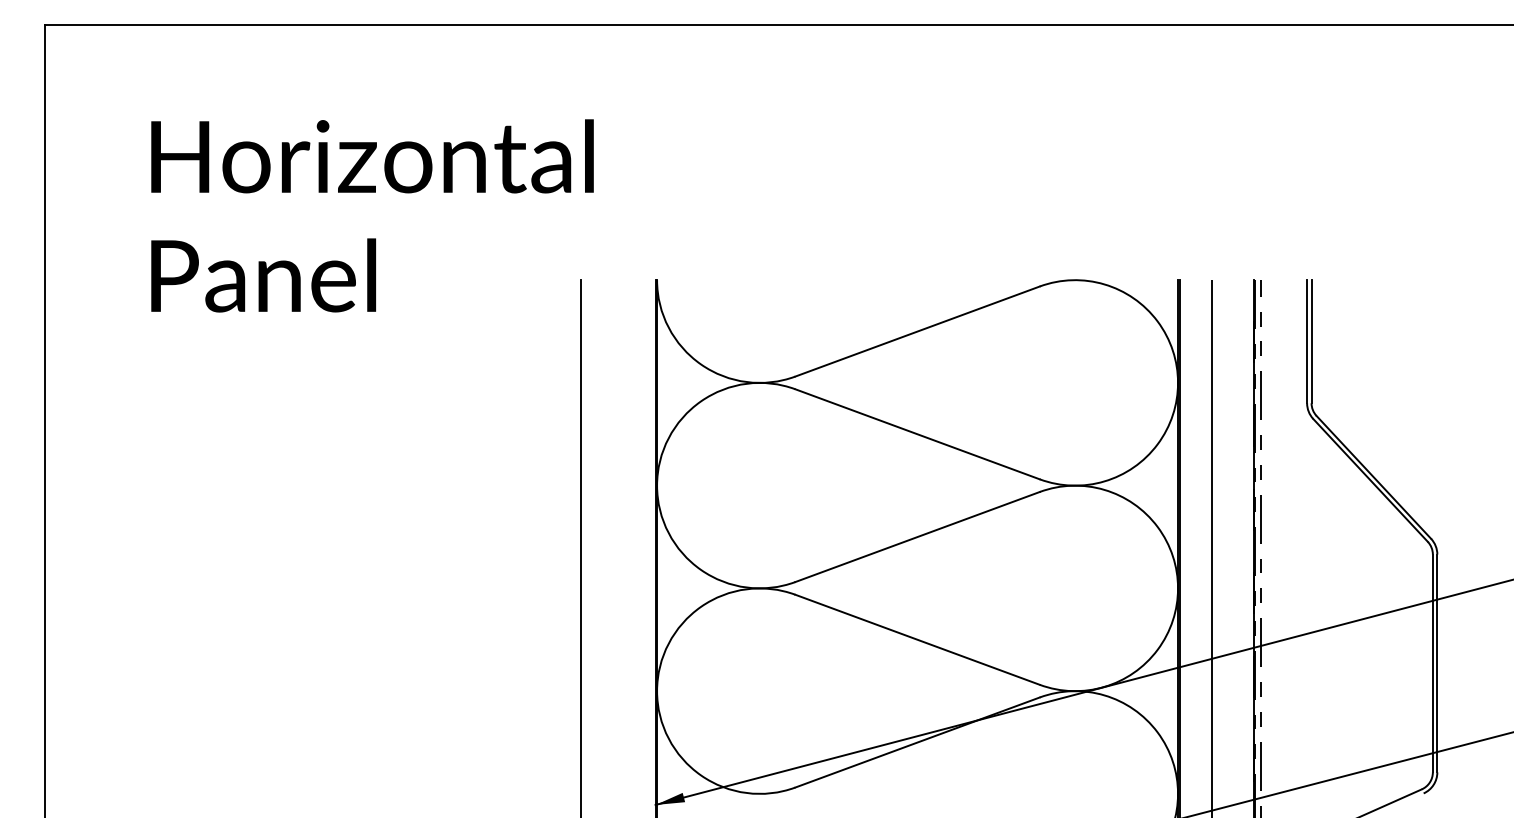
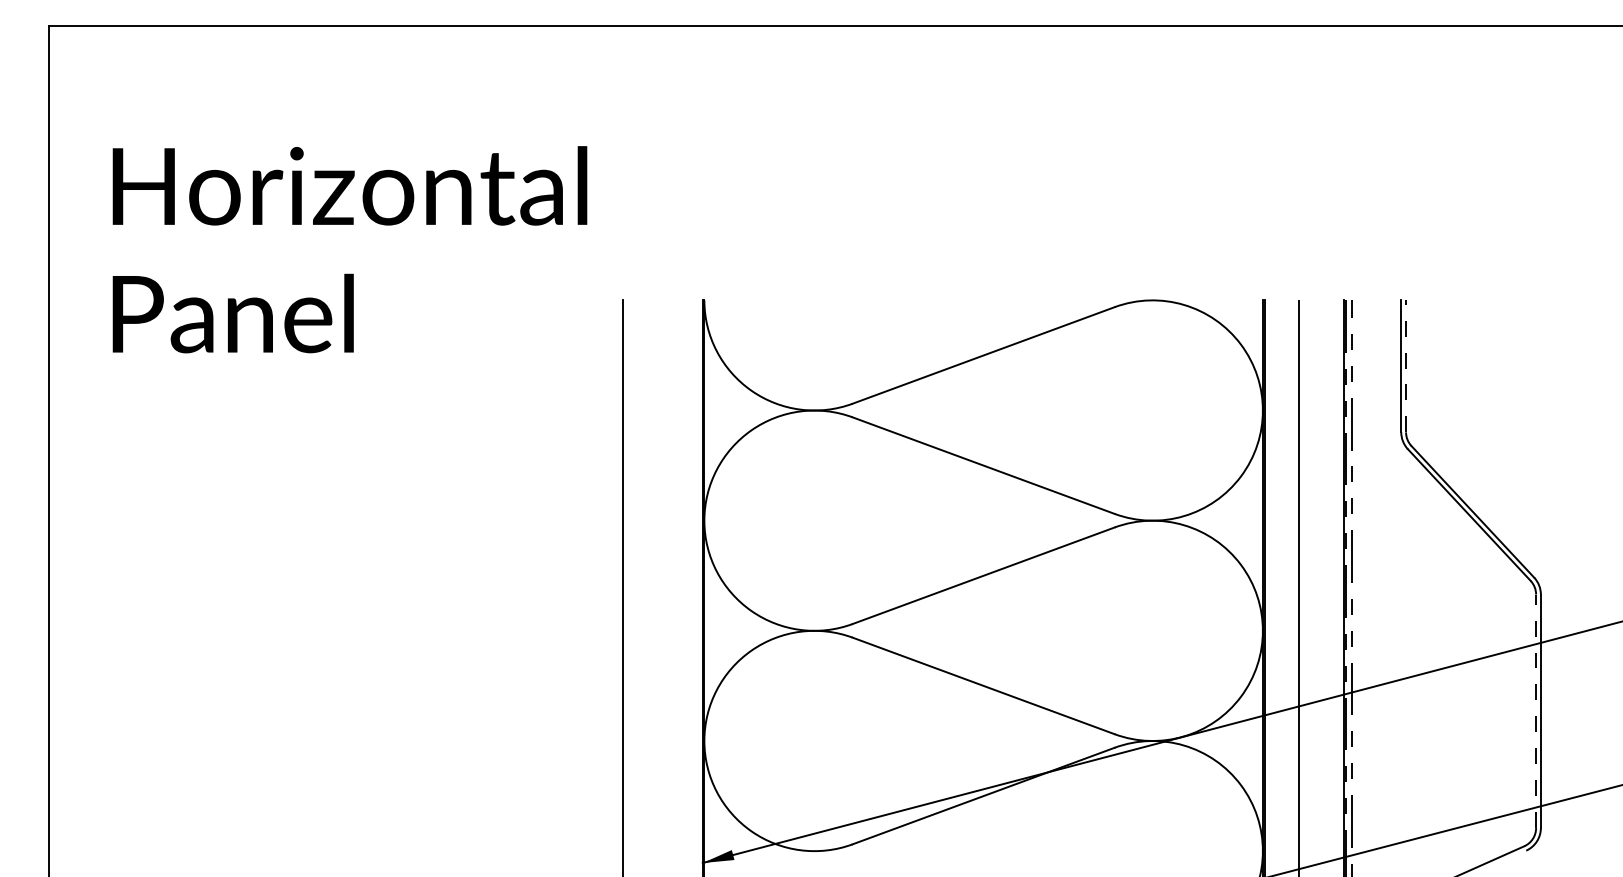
text: (372, 215) -> (349, 249), moved
line: (1311, 341) -> (1405, 366), solid -> dashed
line: (1432, 663) -> (1535, 711), solid -> dashed

